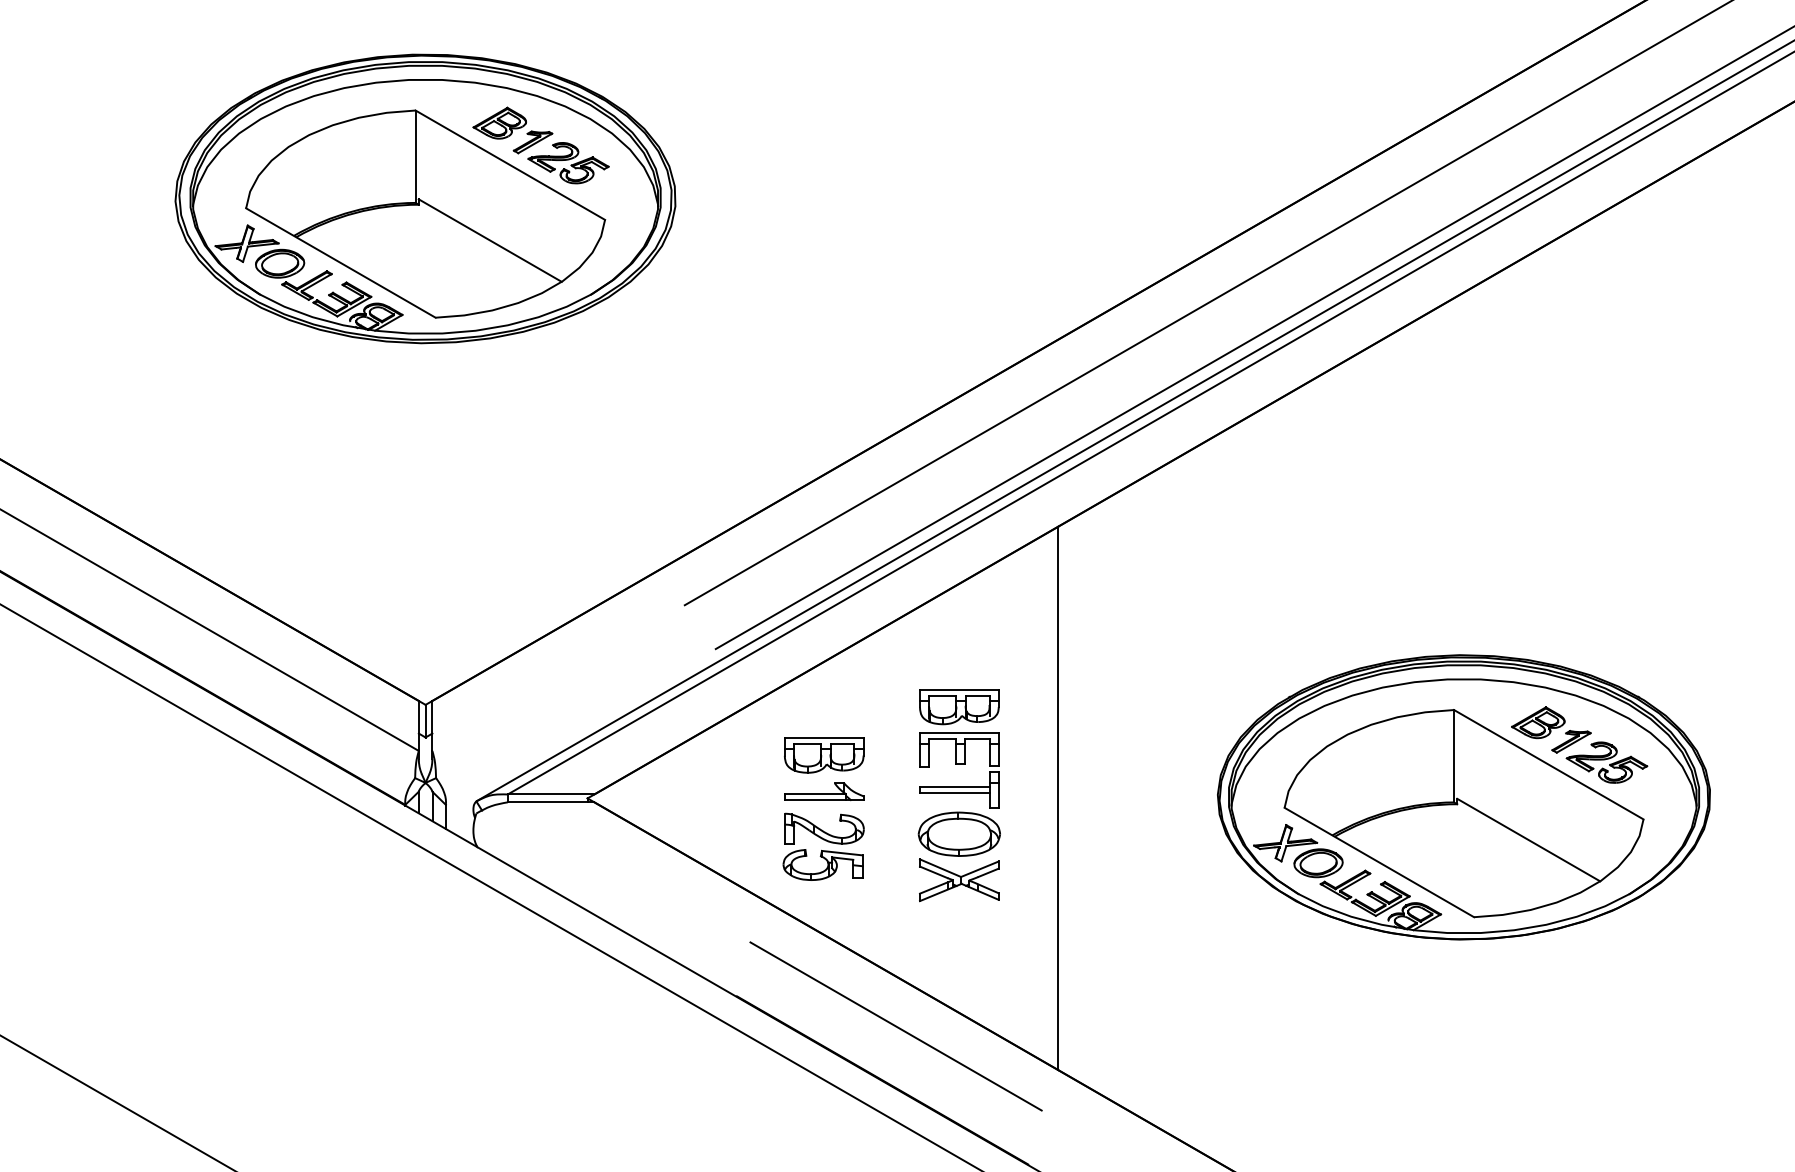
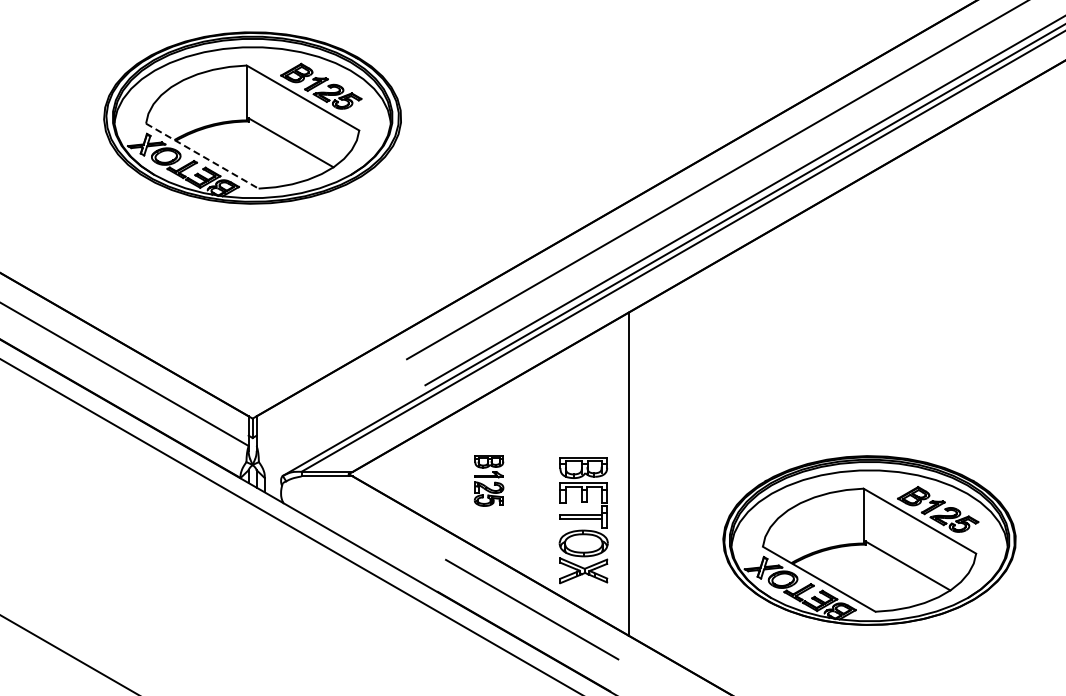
line: (341, 263) -> (202, 156), solid -> dashed
part: (958, 795) -> (583, 520), moved
part: (1463, 797) -> (869, 540), moved
part: (822, 809) -> (488, 480), size x0.6

